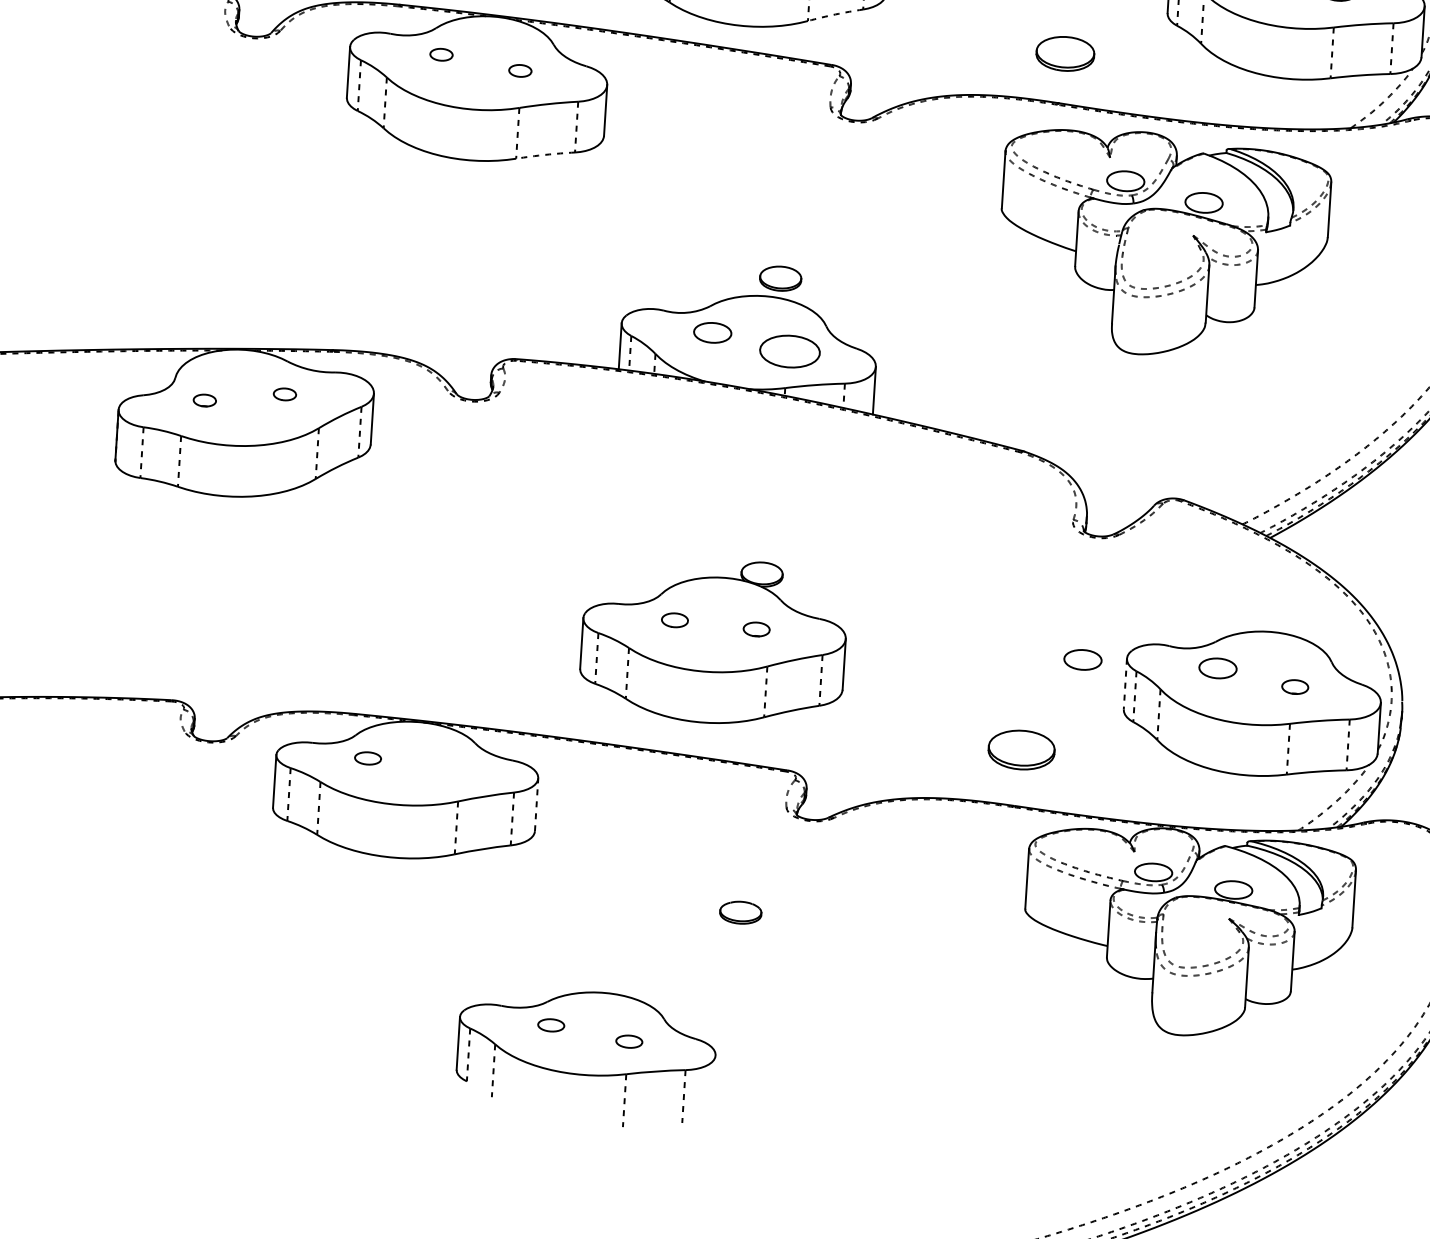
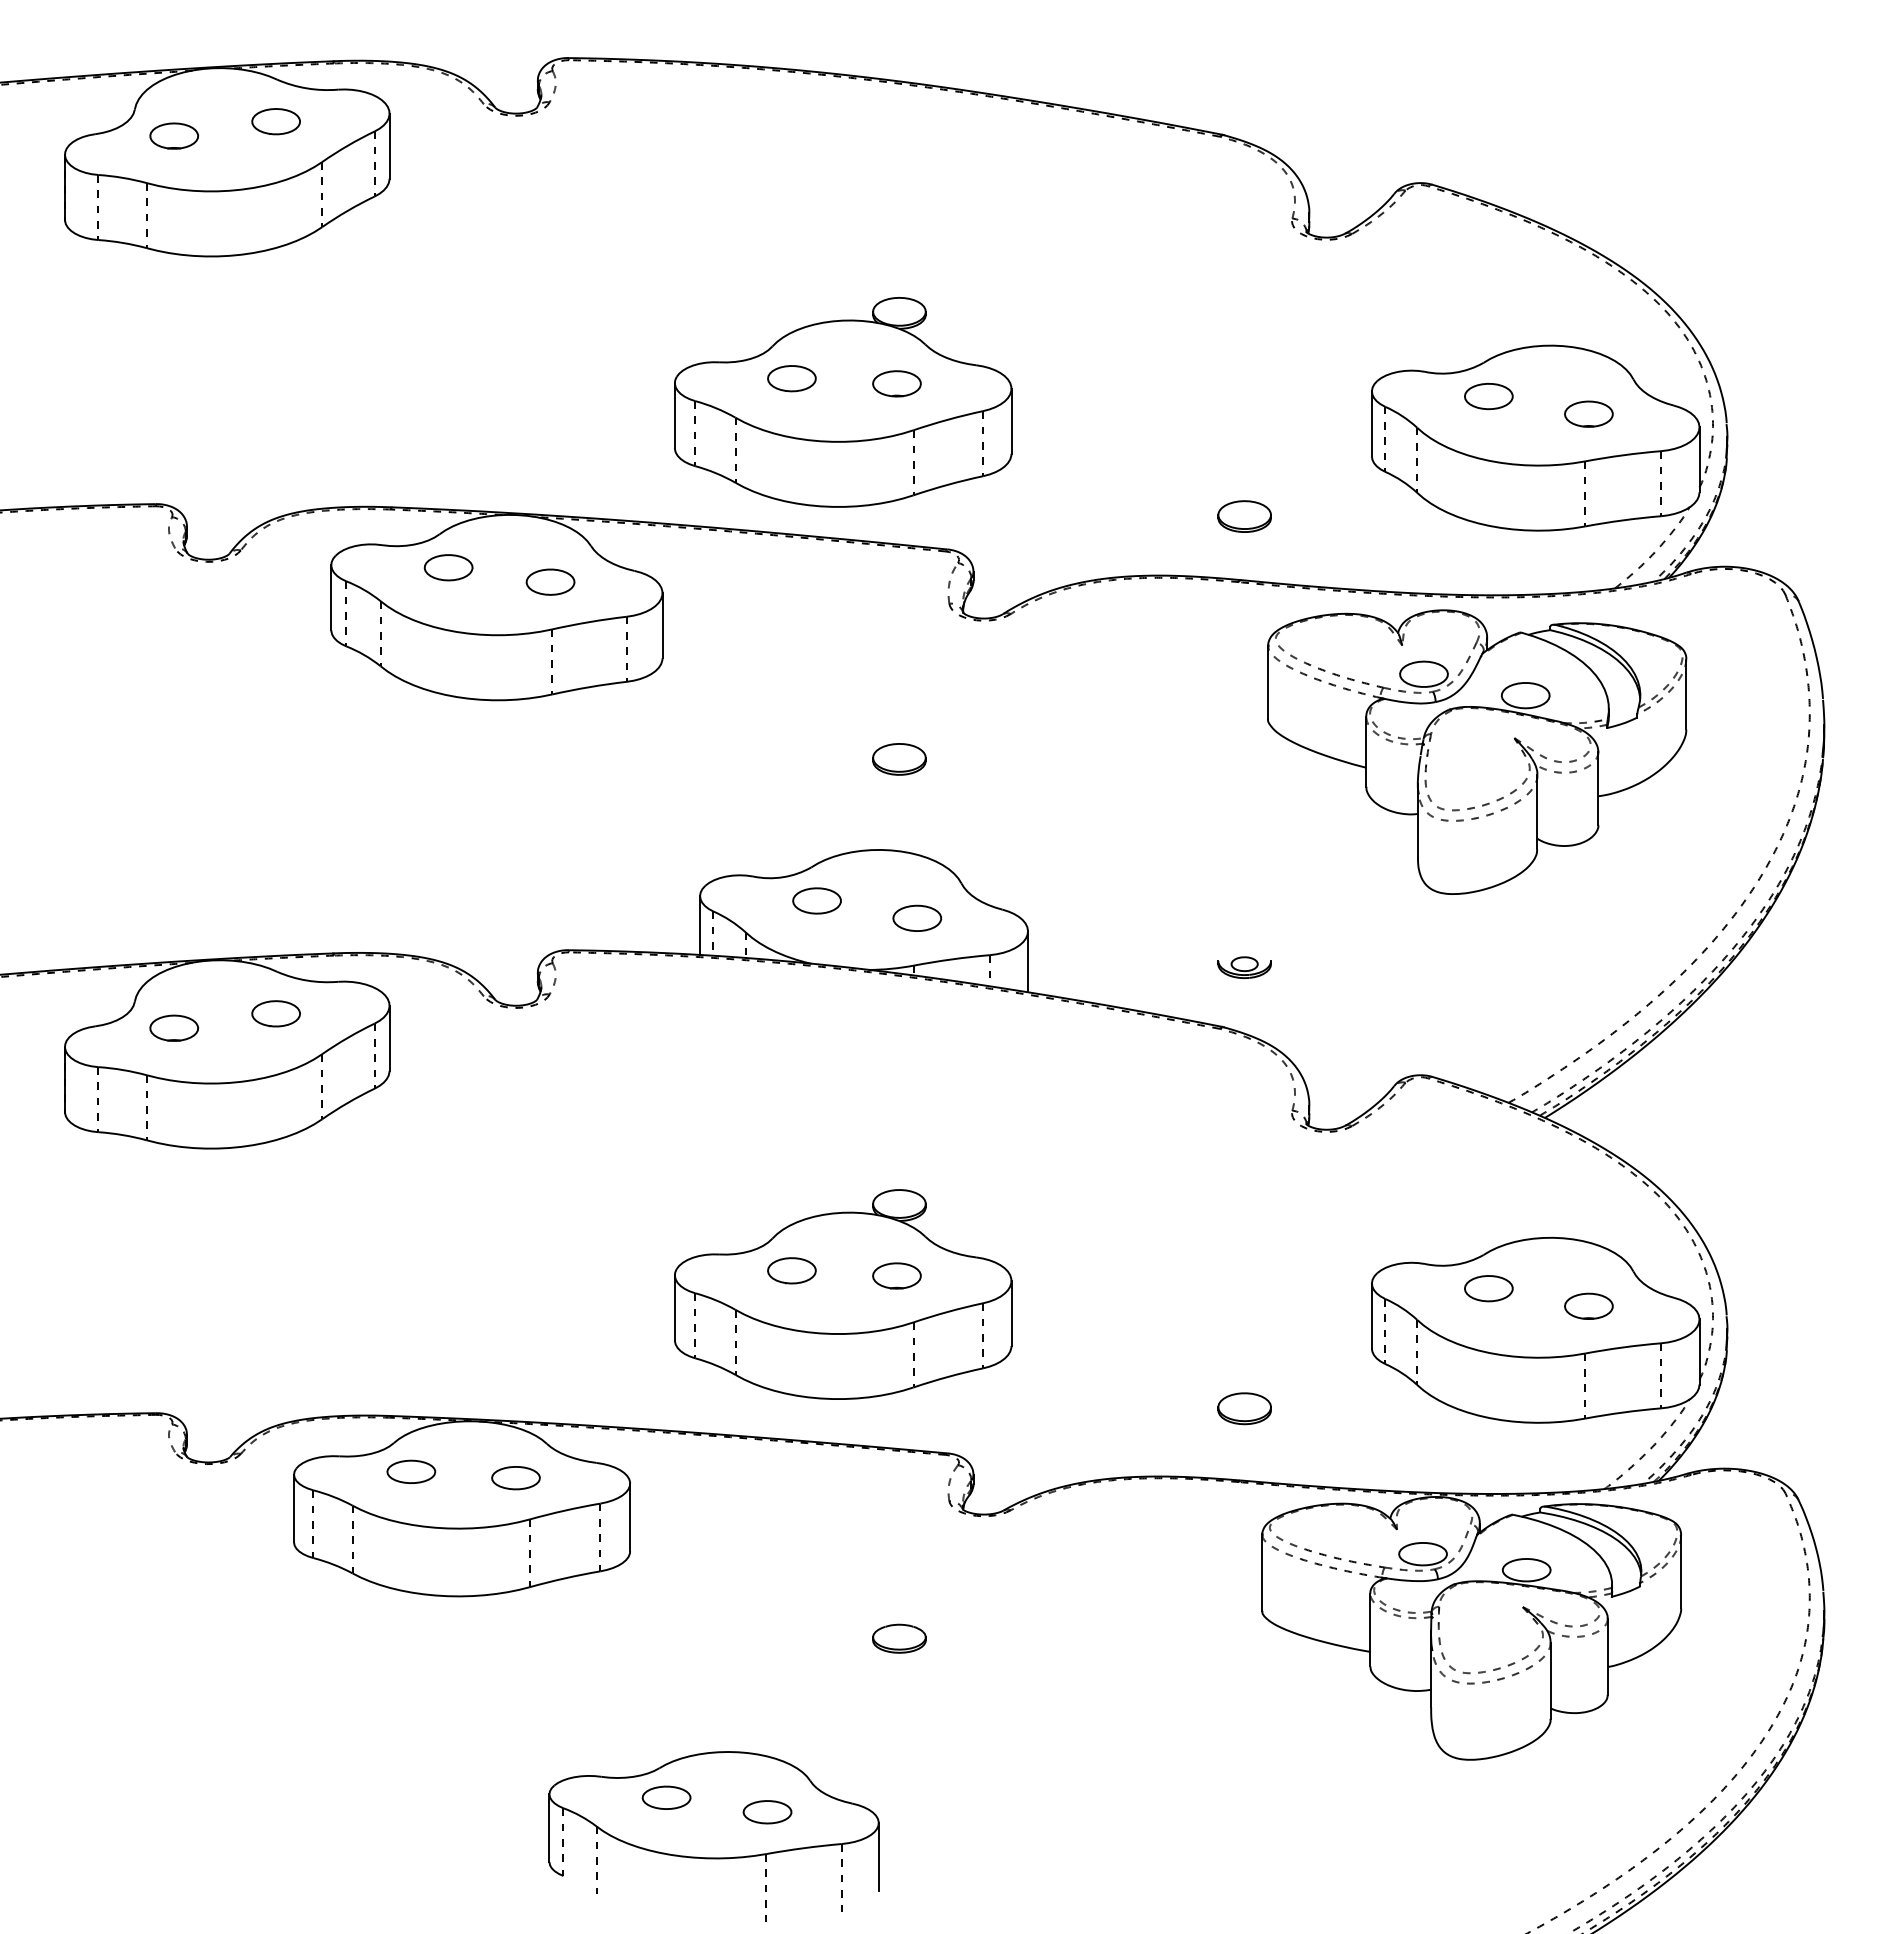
arc: (835, 14) -> (948, 484), dashed -> solid
part: (1065, 53) -> (1244, 516), size x0.71
part: (441, 54) -> (448, 567), size x1.67
part: (520, 70) -> (550, 581), size x1.67
arc: (545, 155) -> (589, 687), dashed -> solid
part: (1163, 244) -> (1477, 751), moved
part: (780, 278) -> (899, 759), moved
part: (790, 350) -> (917, 917), size x0.62
part: (284, 394) -> (275, 1013), size x1.67
part: (205, 400) -> (174, 1027), size x1.67
part: (1043, 405) -> (1244, 967), added
part: (674, 620) -> (791, 1270), size x1.43
part: (756, 629) -> (896, 1275), size x1.43
part: (1082, 659) -> (1315, 1288), removed
line: (1125, 684) -> (1371, 1316), dashed -> solid
part: (1294, 686) -> (1588, 1305), size x1.43
part: (1021, 749) -> (1244, 1408), size x0.62
part: (368, 758) -> (411, 1471), size x1.43
part: (449, 768) -> (515, 1478), added
line: (536, 804) -> (630, 1517), dashed -> solid
part: (551, 1025) -> (666, 1797), size x1.43
part: (629, 1041) -> (767, 1812), size x1.43
line: (713, 1081) -> (878, 1856), added

